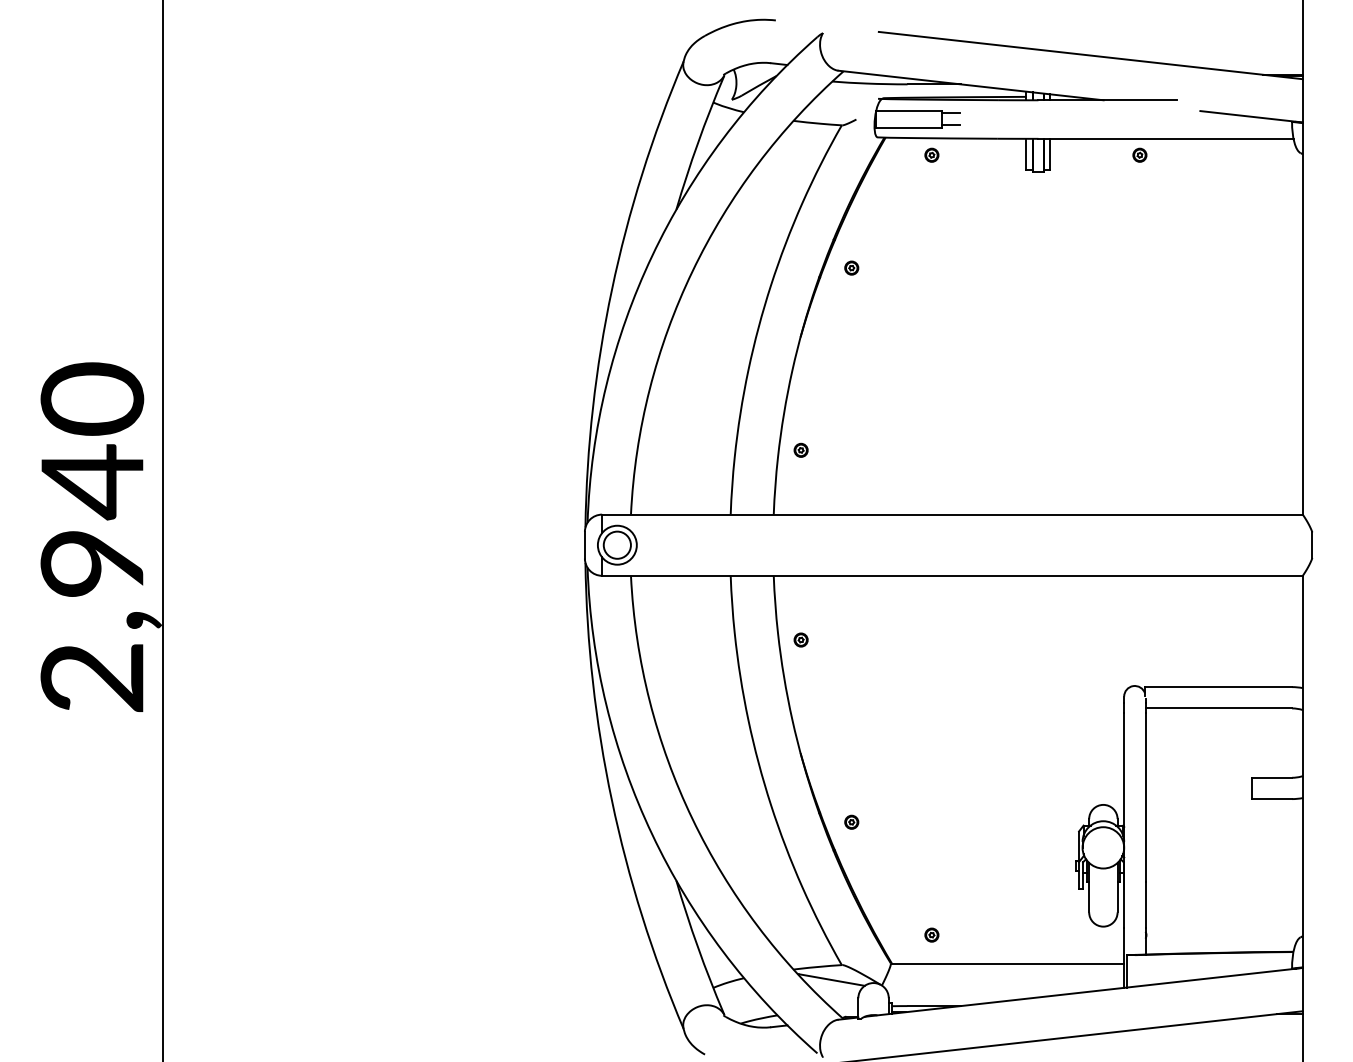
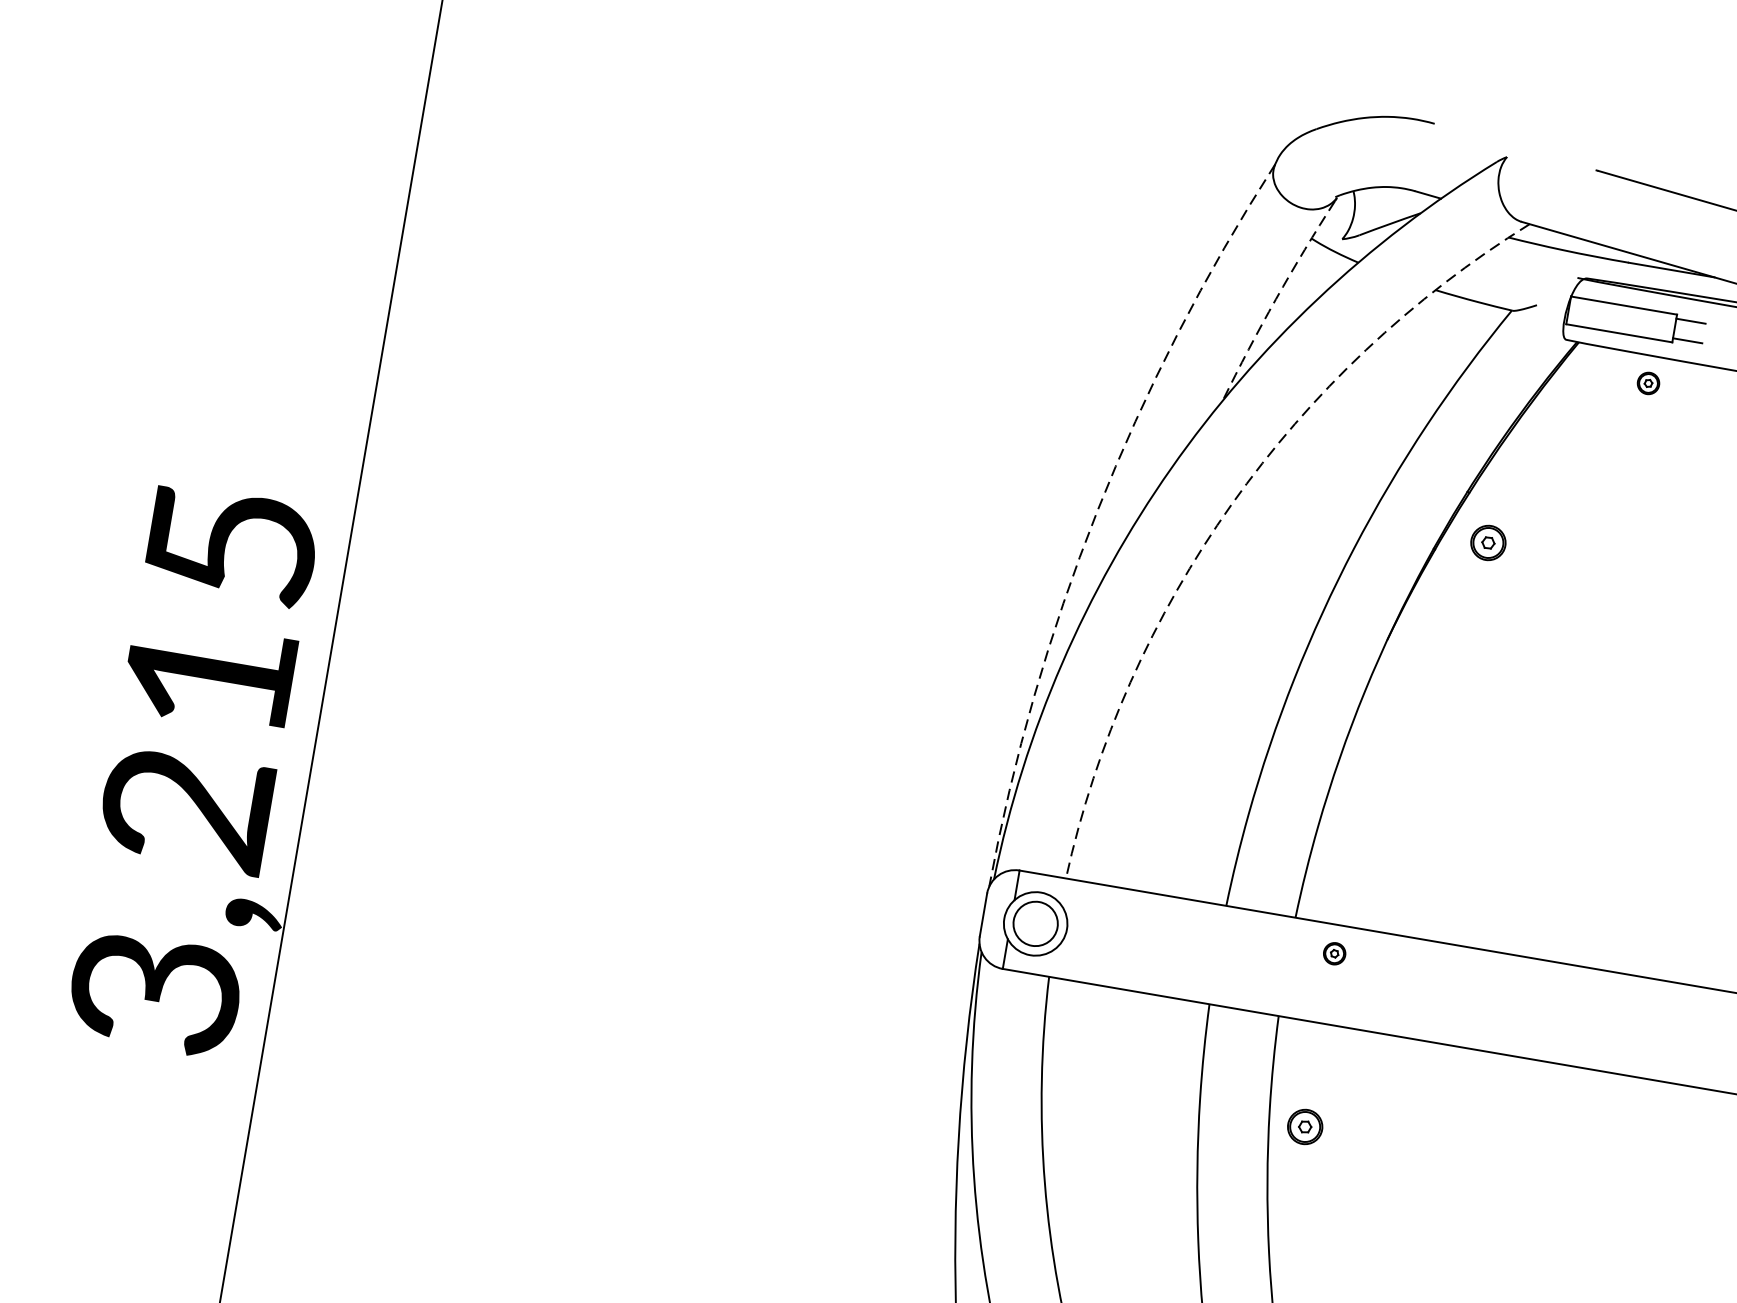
arc: (698, 142) -> (1276, 298), solid -> dashed
part: (851, 267) -> (1488, 541), size x1.6
arc: (692, 271) -> (1231, 504), solid -> dashed
arc: (611, 289) -> (1096, 511), solid -> dashed
part: (800, 449) -> (1333, 952), moved
text: (92, 537) -> (193, 767), 2,940 -> 3,215
part: (800, 639) -> (1304, 1125), size x1.6

